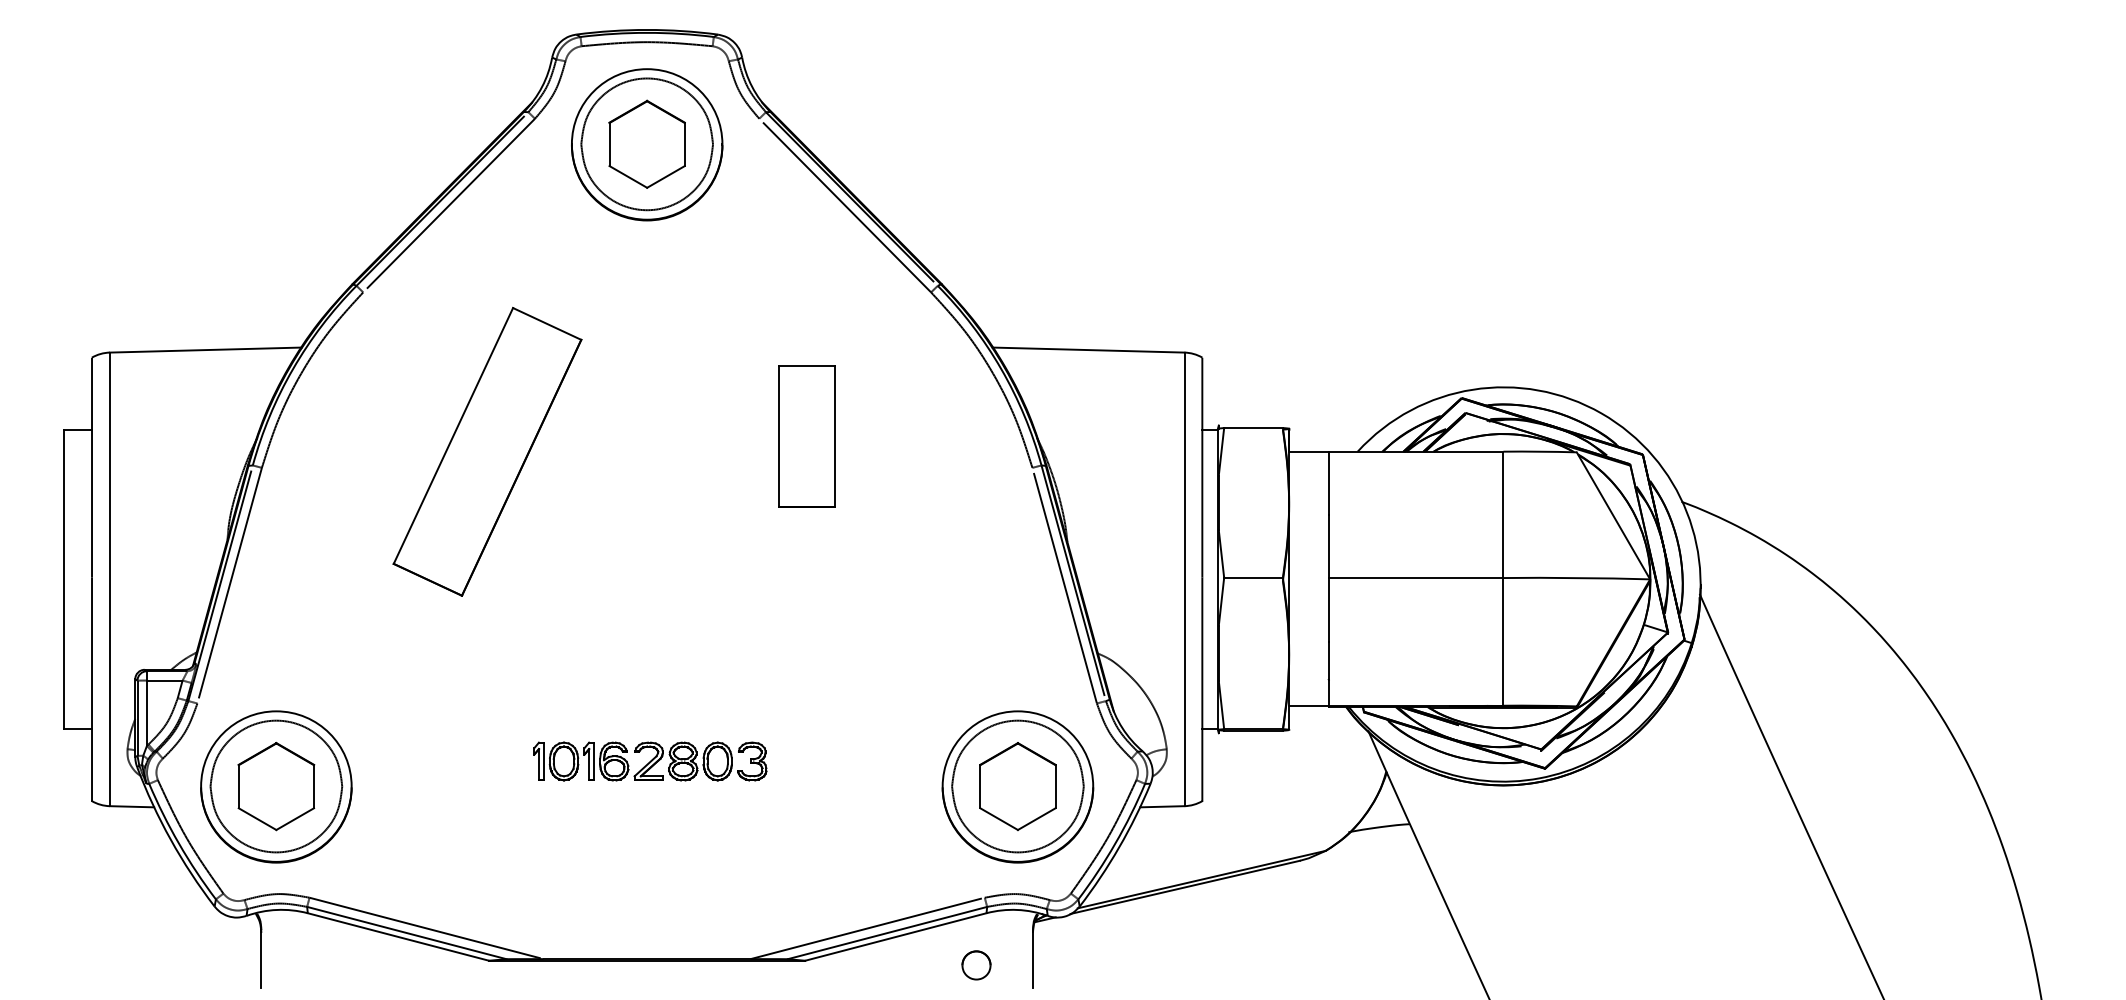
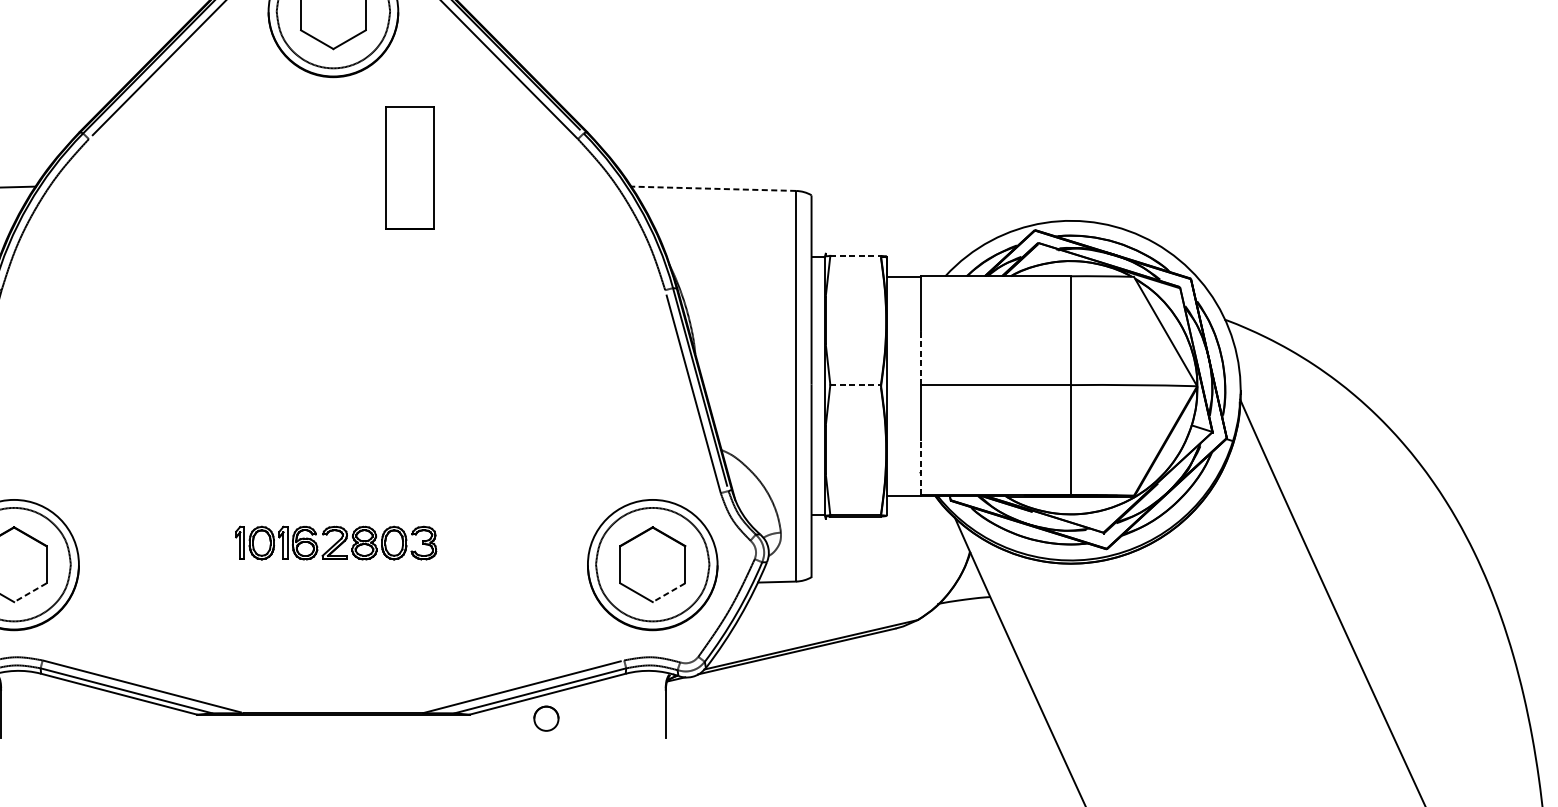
line: (1088, 350) -> (713, 189), solid -> dashed
line: (1254, 428) -> (856, 256), solid -> dashed
part: (806, 436) -> (409, 167), moved
part: (487, 451) -> (195, 276), removed
line: (1329, 546) -> (921, 357), solid -> dashed
line: (1254, 577) -> (856, 384), solid -> dashed
line: (1329, 673) -> (921, 467), solid -> dashed
line: (295, 819) -> (30, 593), solid -> dashed
line: (1036, 819) -> (668, 593), solid -> dashed
part: (976, 965) -> (546, 718), moved

